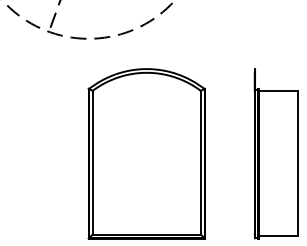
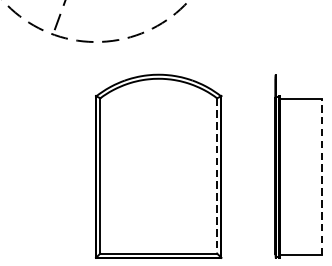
line: (200, 162) -> (216, 175), solid -> dashed
line: (297, 163) -> (321, 176), solid -> dashed

